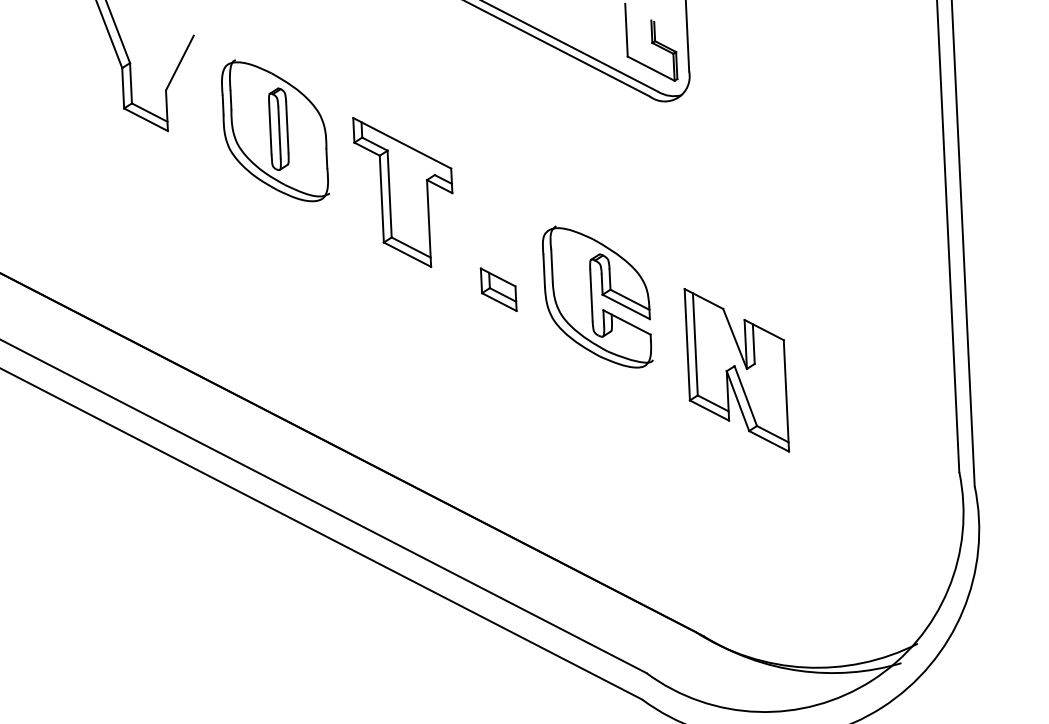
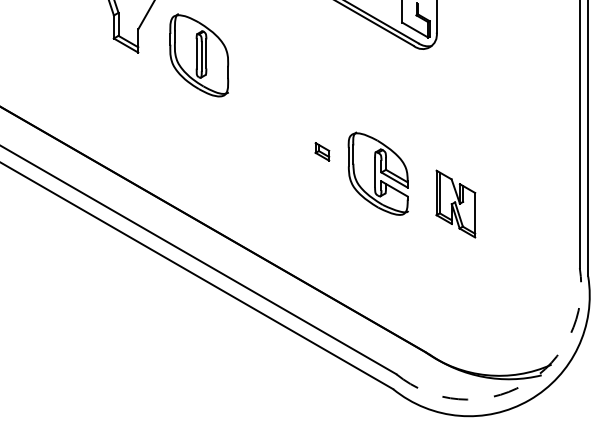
part: (404, 191) -> (271, 93), removed
part: (498, 289) -> (322, 151), size x0.7
part: (595, 296) -> (377, 173), moved
part: (736, 369) -> (455, 203), size x0.7
arc: (872, 680) -> (524, 384), solid -> dashed

